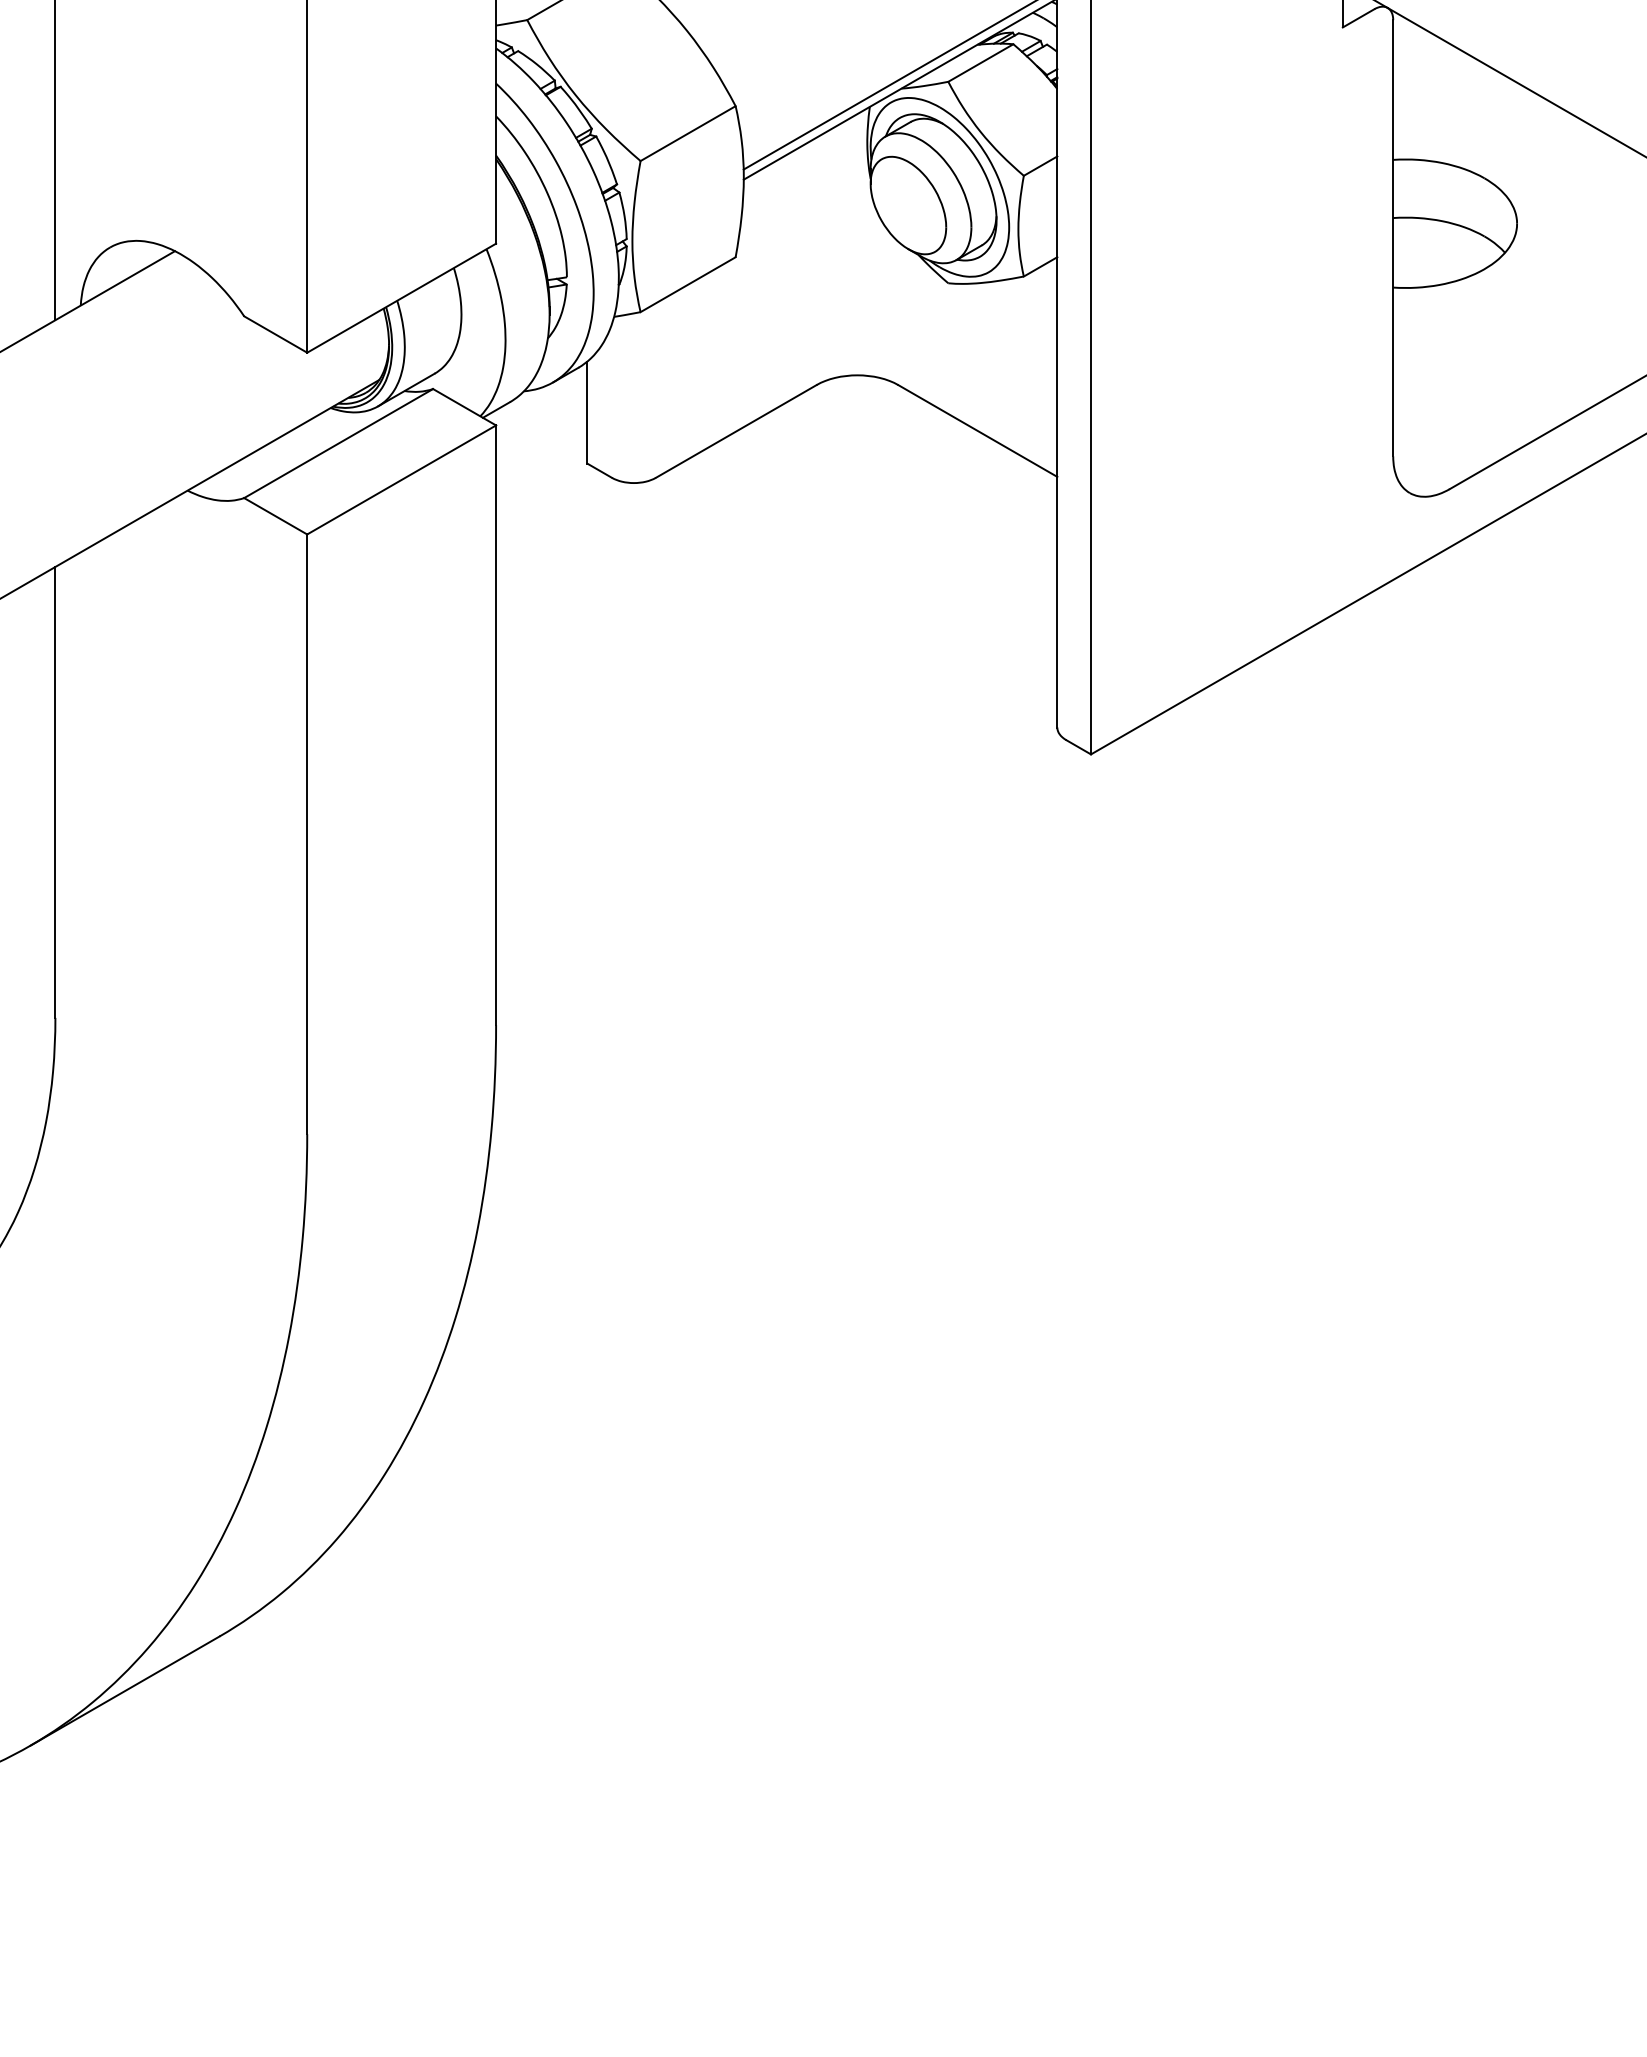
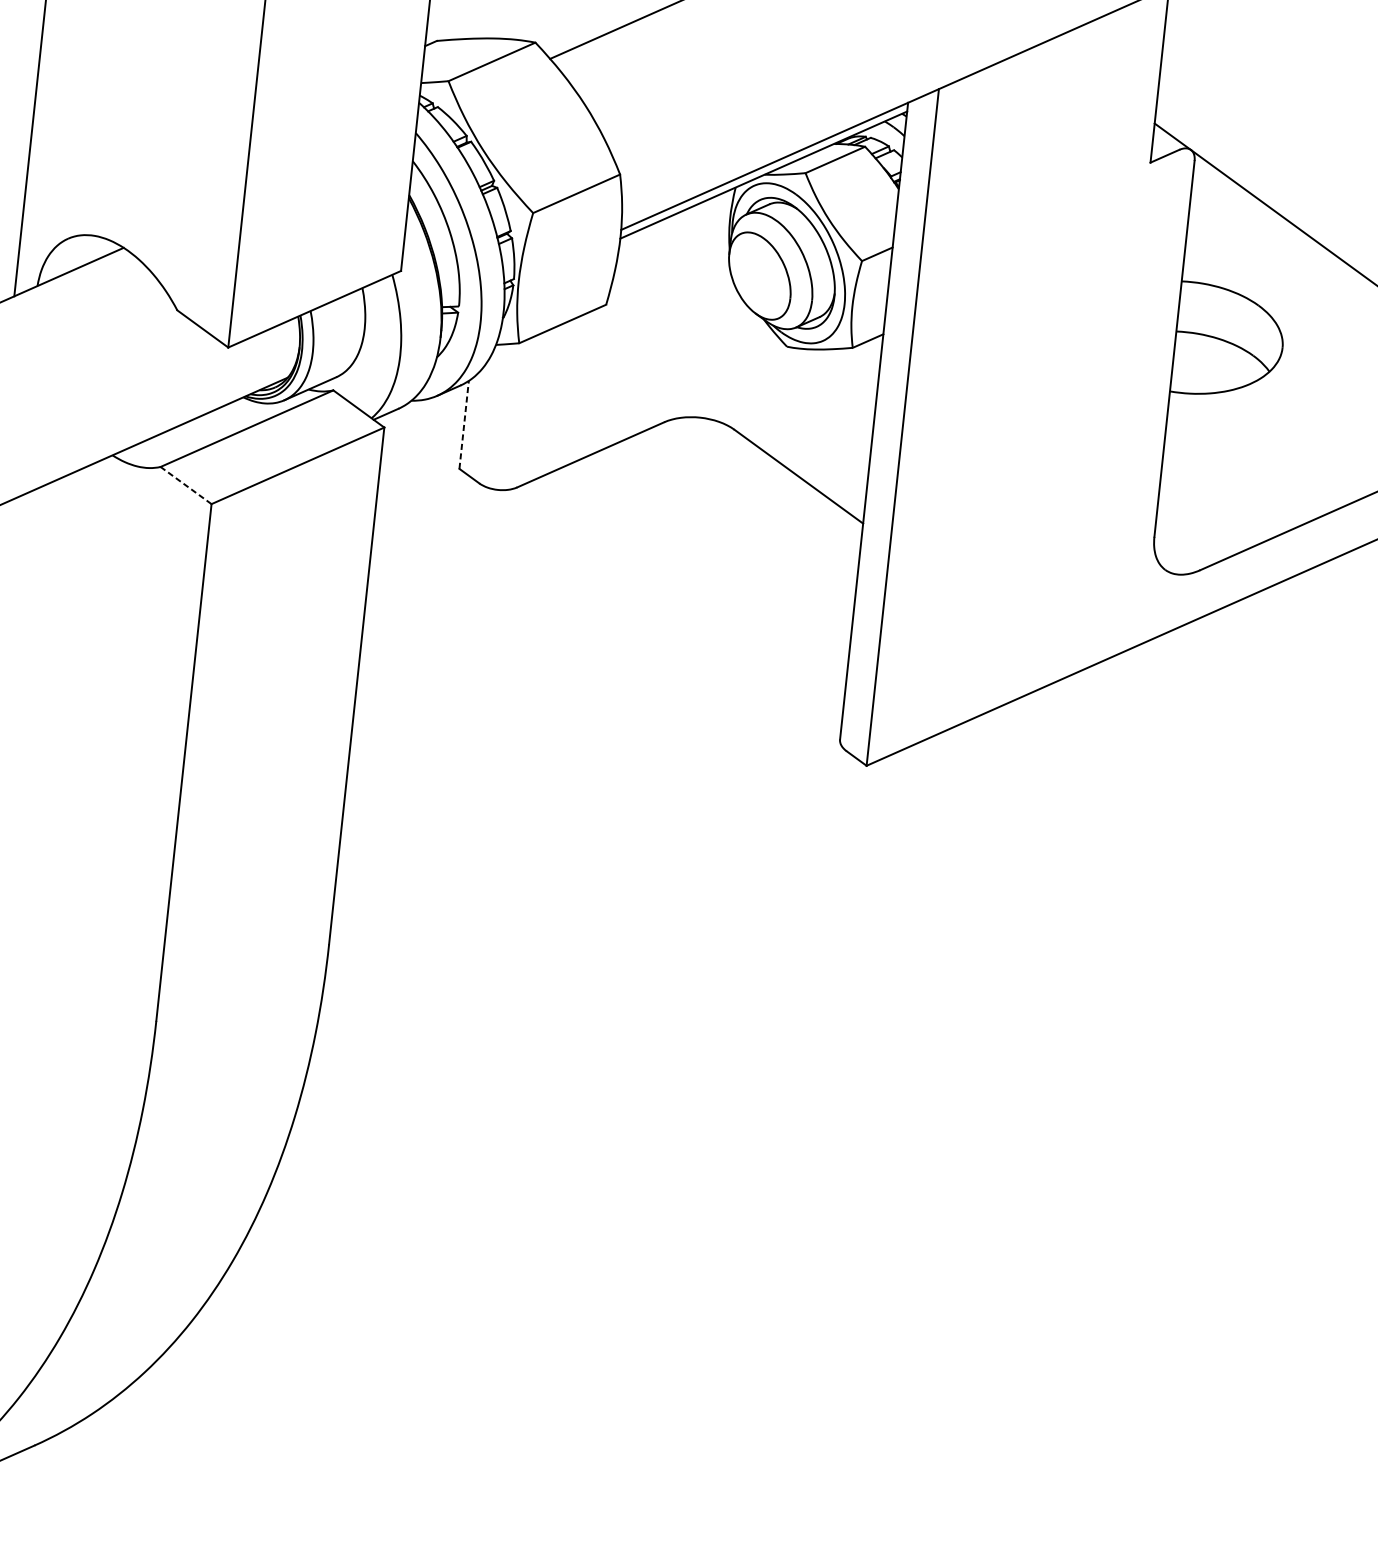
line: (587, 412) -> (464, 424), solid -> dashed
line: (275, 516) -> (185, 485), solid -> dashed

